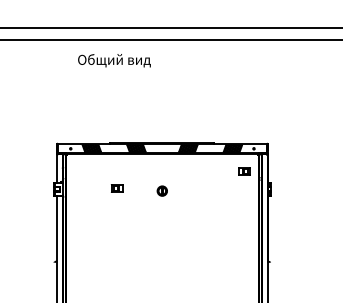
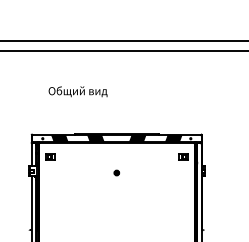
text: (114, 60) -> (78, 91), moved
part: (117, 188) -> (50, 157), moved
part: (162, 191) -> (116, 173), size x0.62

